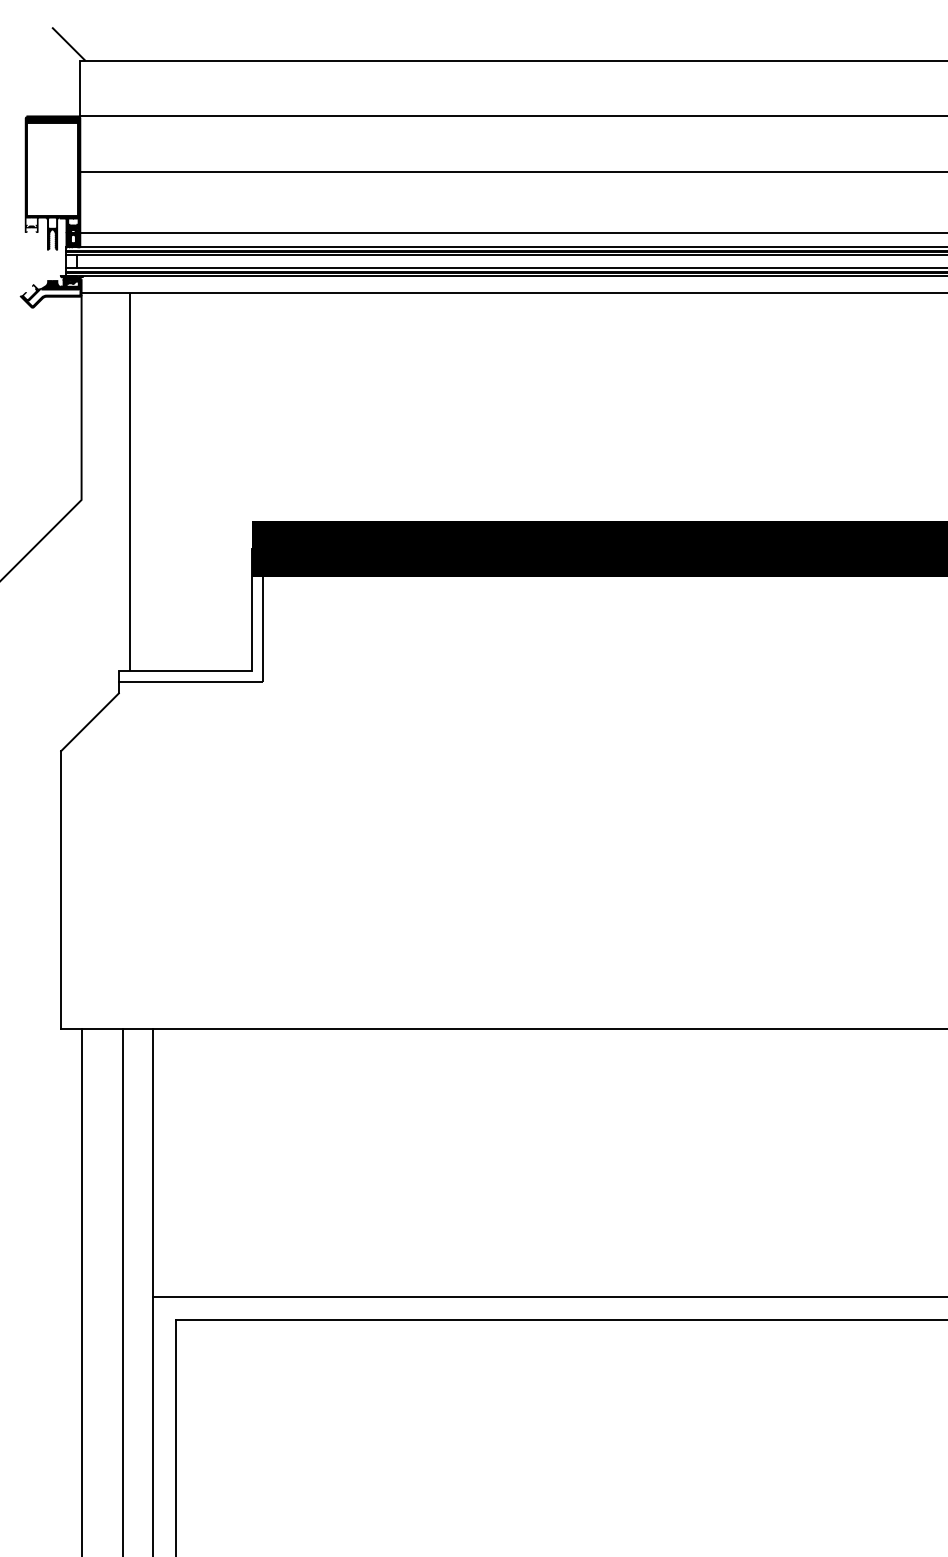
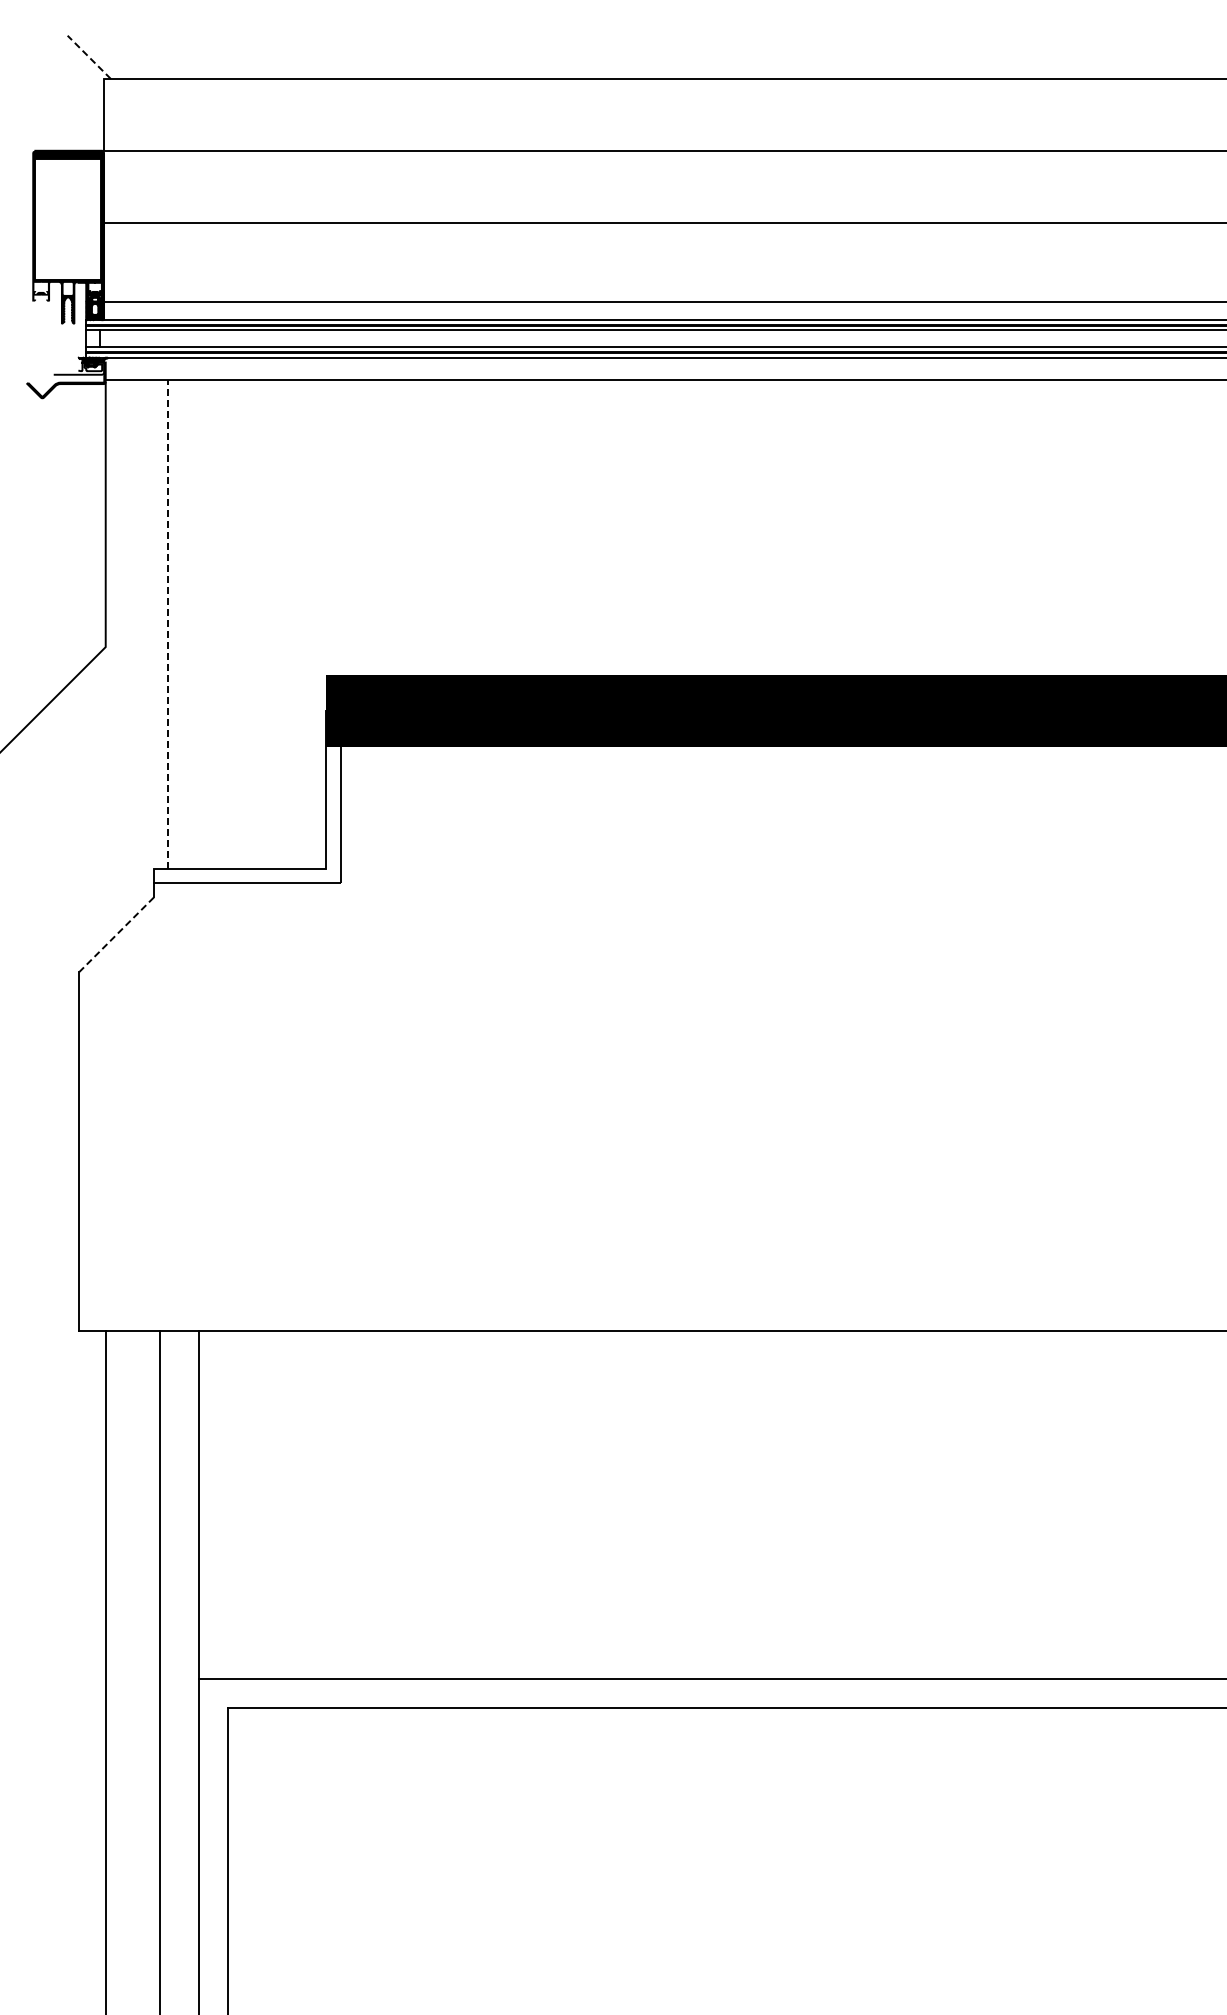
line: (69, 44) -> (89, 57), solid -> dashed
fill: (51, 290) -> (66, 376), removed
line: (130, 481) -> (168, 623), solid -> dashed
line: (89, 722) -> (116, 934), solid -> dashed

